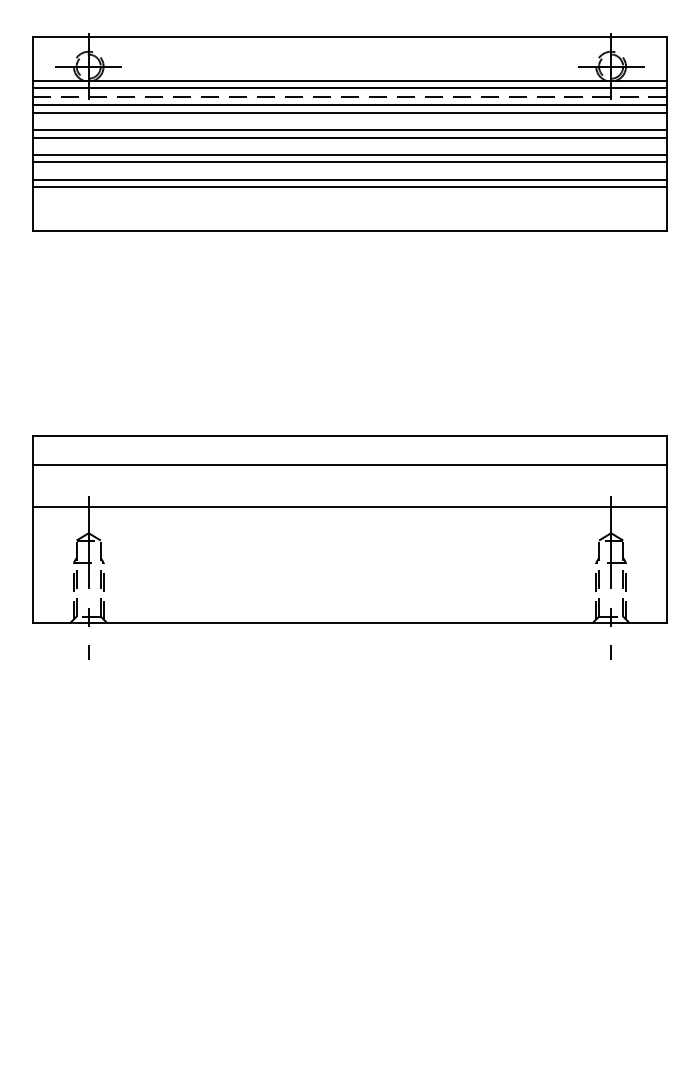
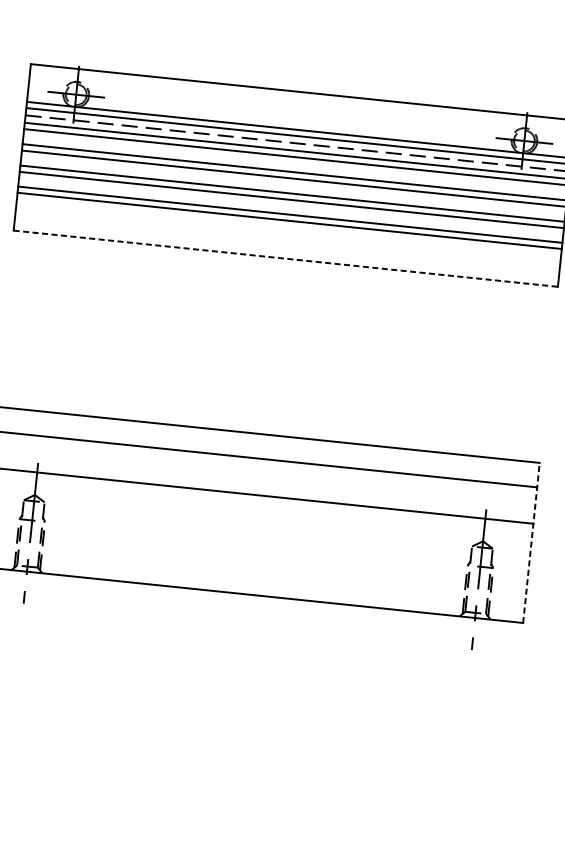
line: (350, 230) -> (286, 258), solid -> dashed
line: (667, 528) -> (531, 542), solid -> dashed

